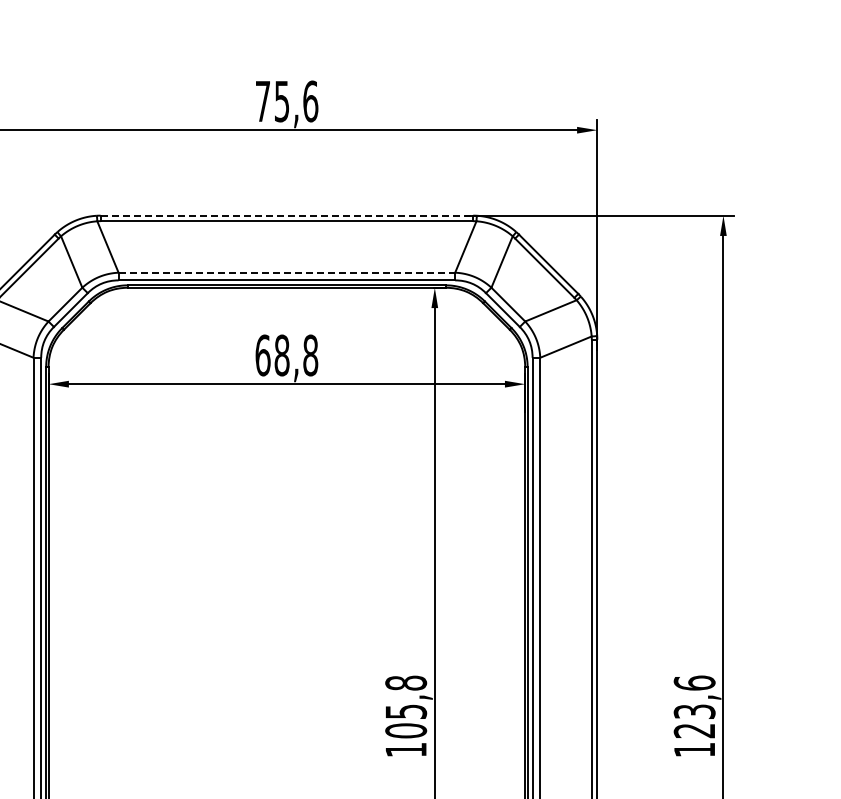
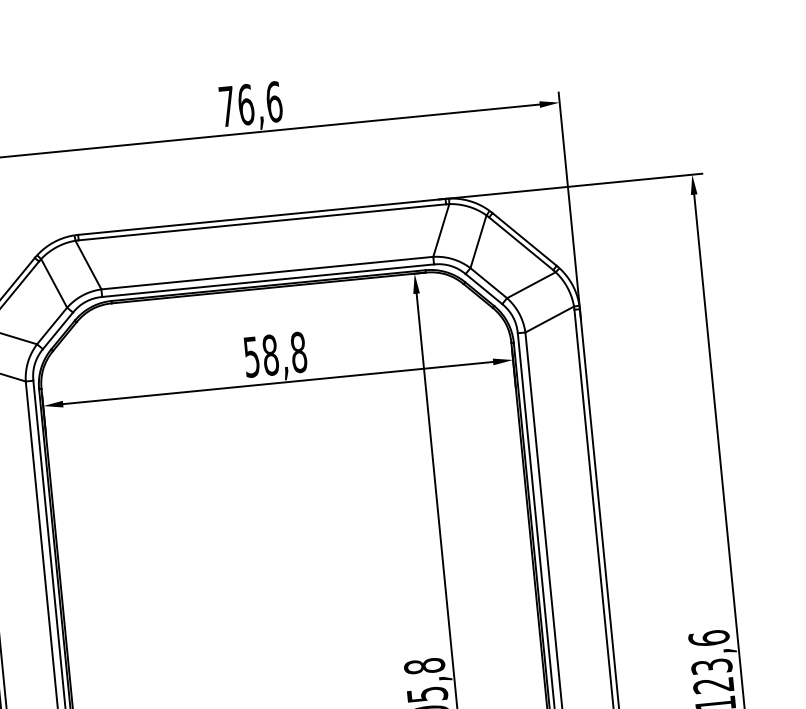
text: (281, 101) -> (245, 104), 75,6 -> 76,6
line: (287, 215) -> (262, 216), dashed -> solid
line: (287, 272) -> (267, 272), dashed -> solid
text: (262, 355) -> (251, 357), 68,8 -> 58,8

